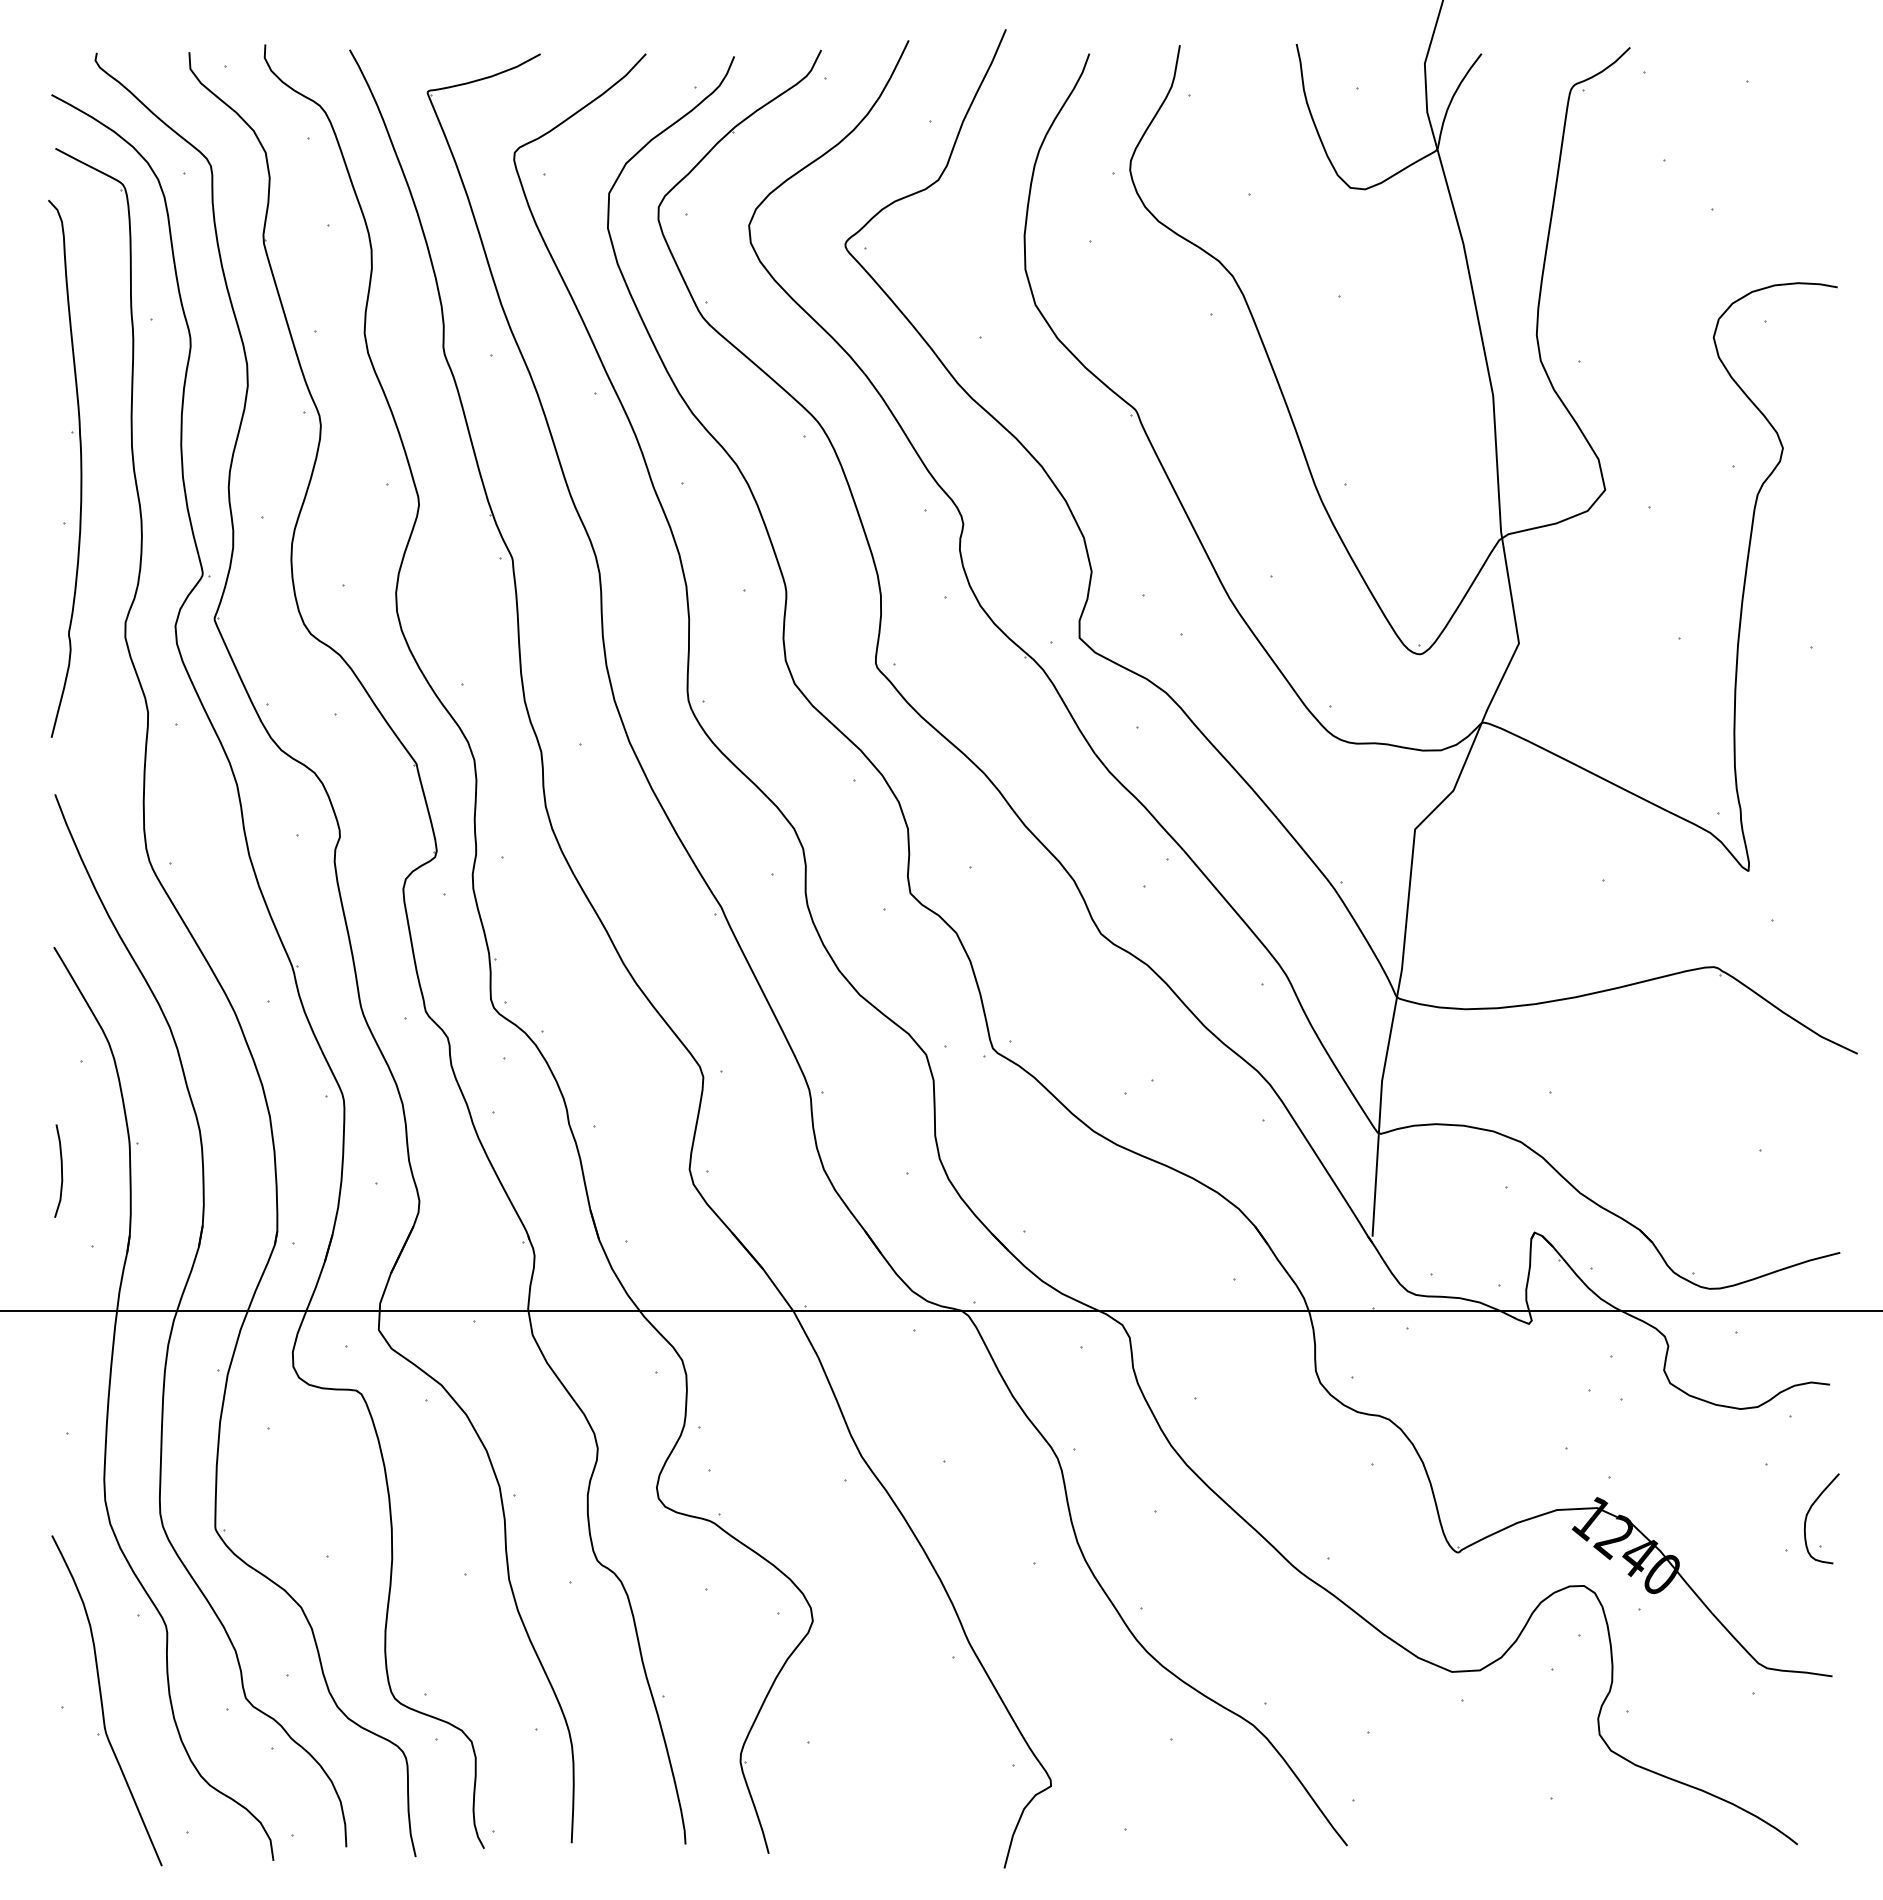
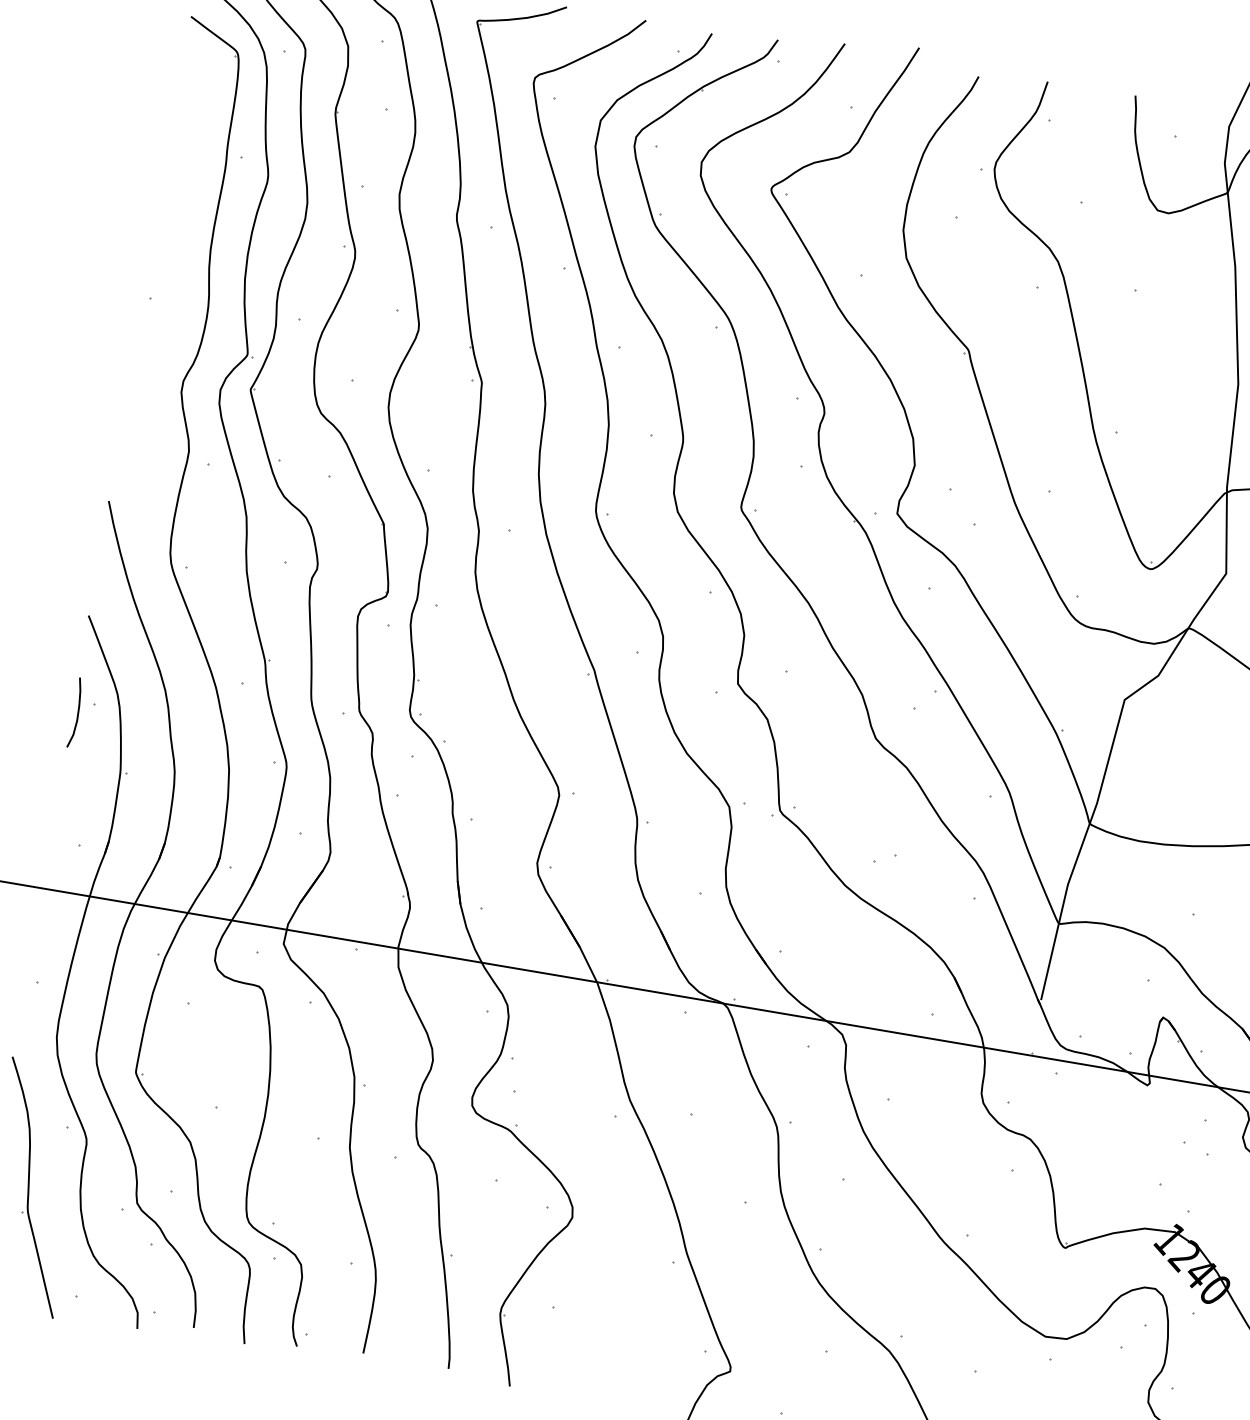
part: (80, 468) -> (169, 259), removed
curve: (61, 1170) -> (77, 712), moved

